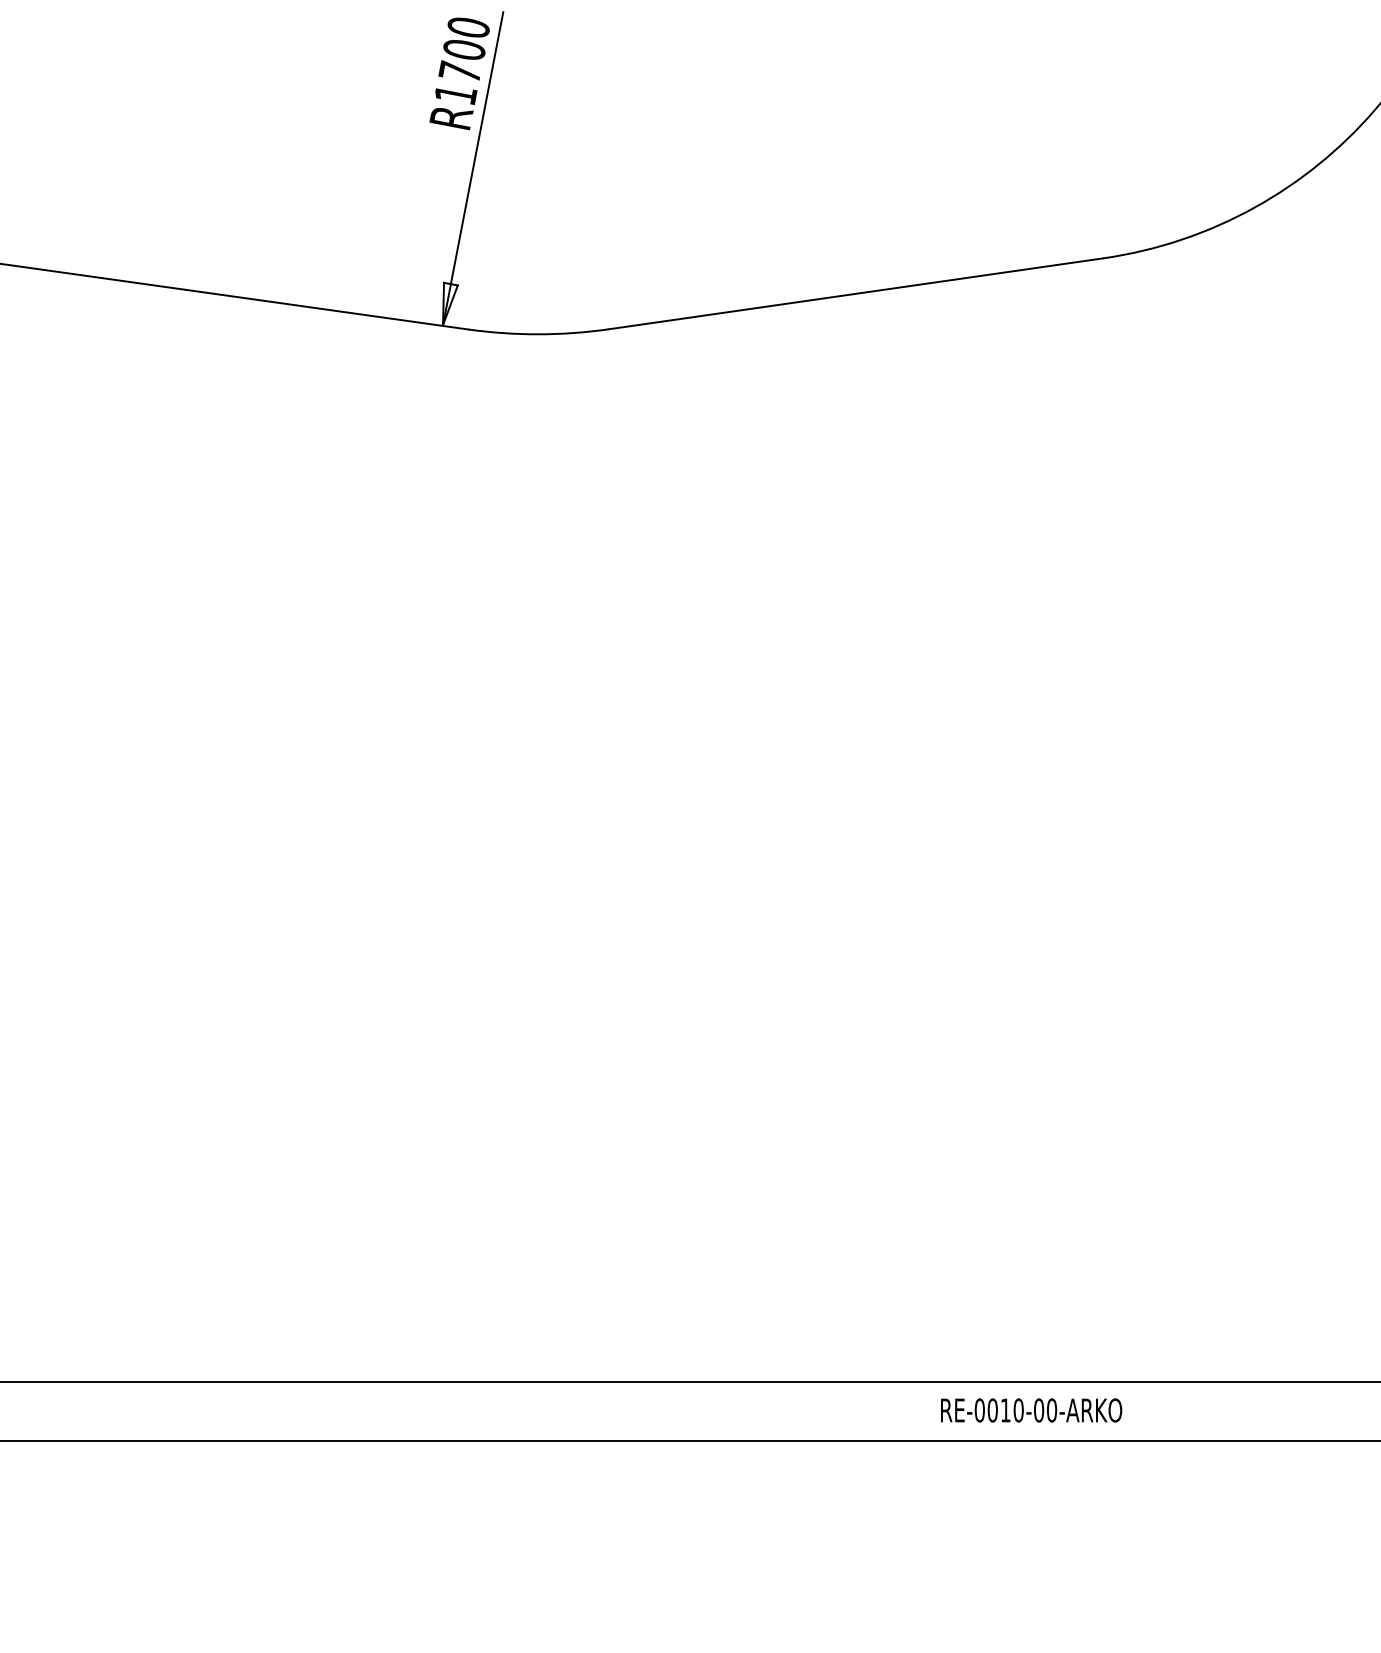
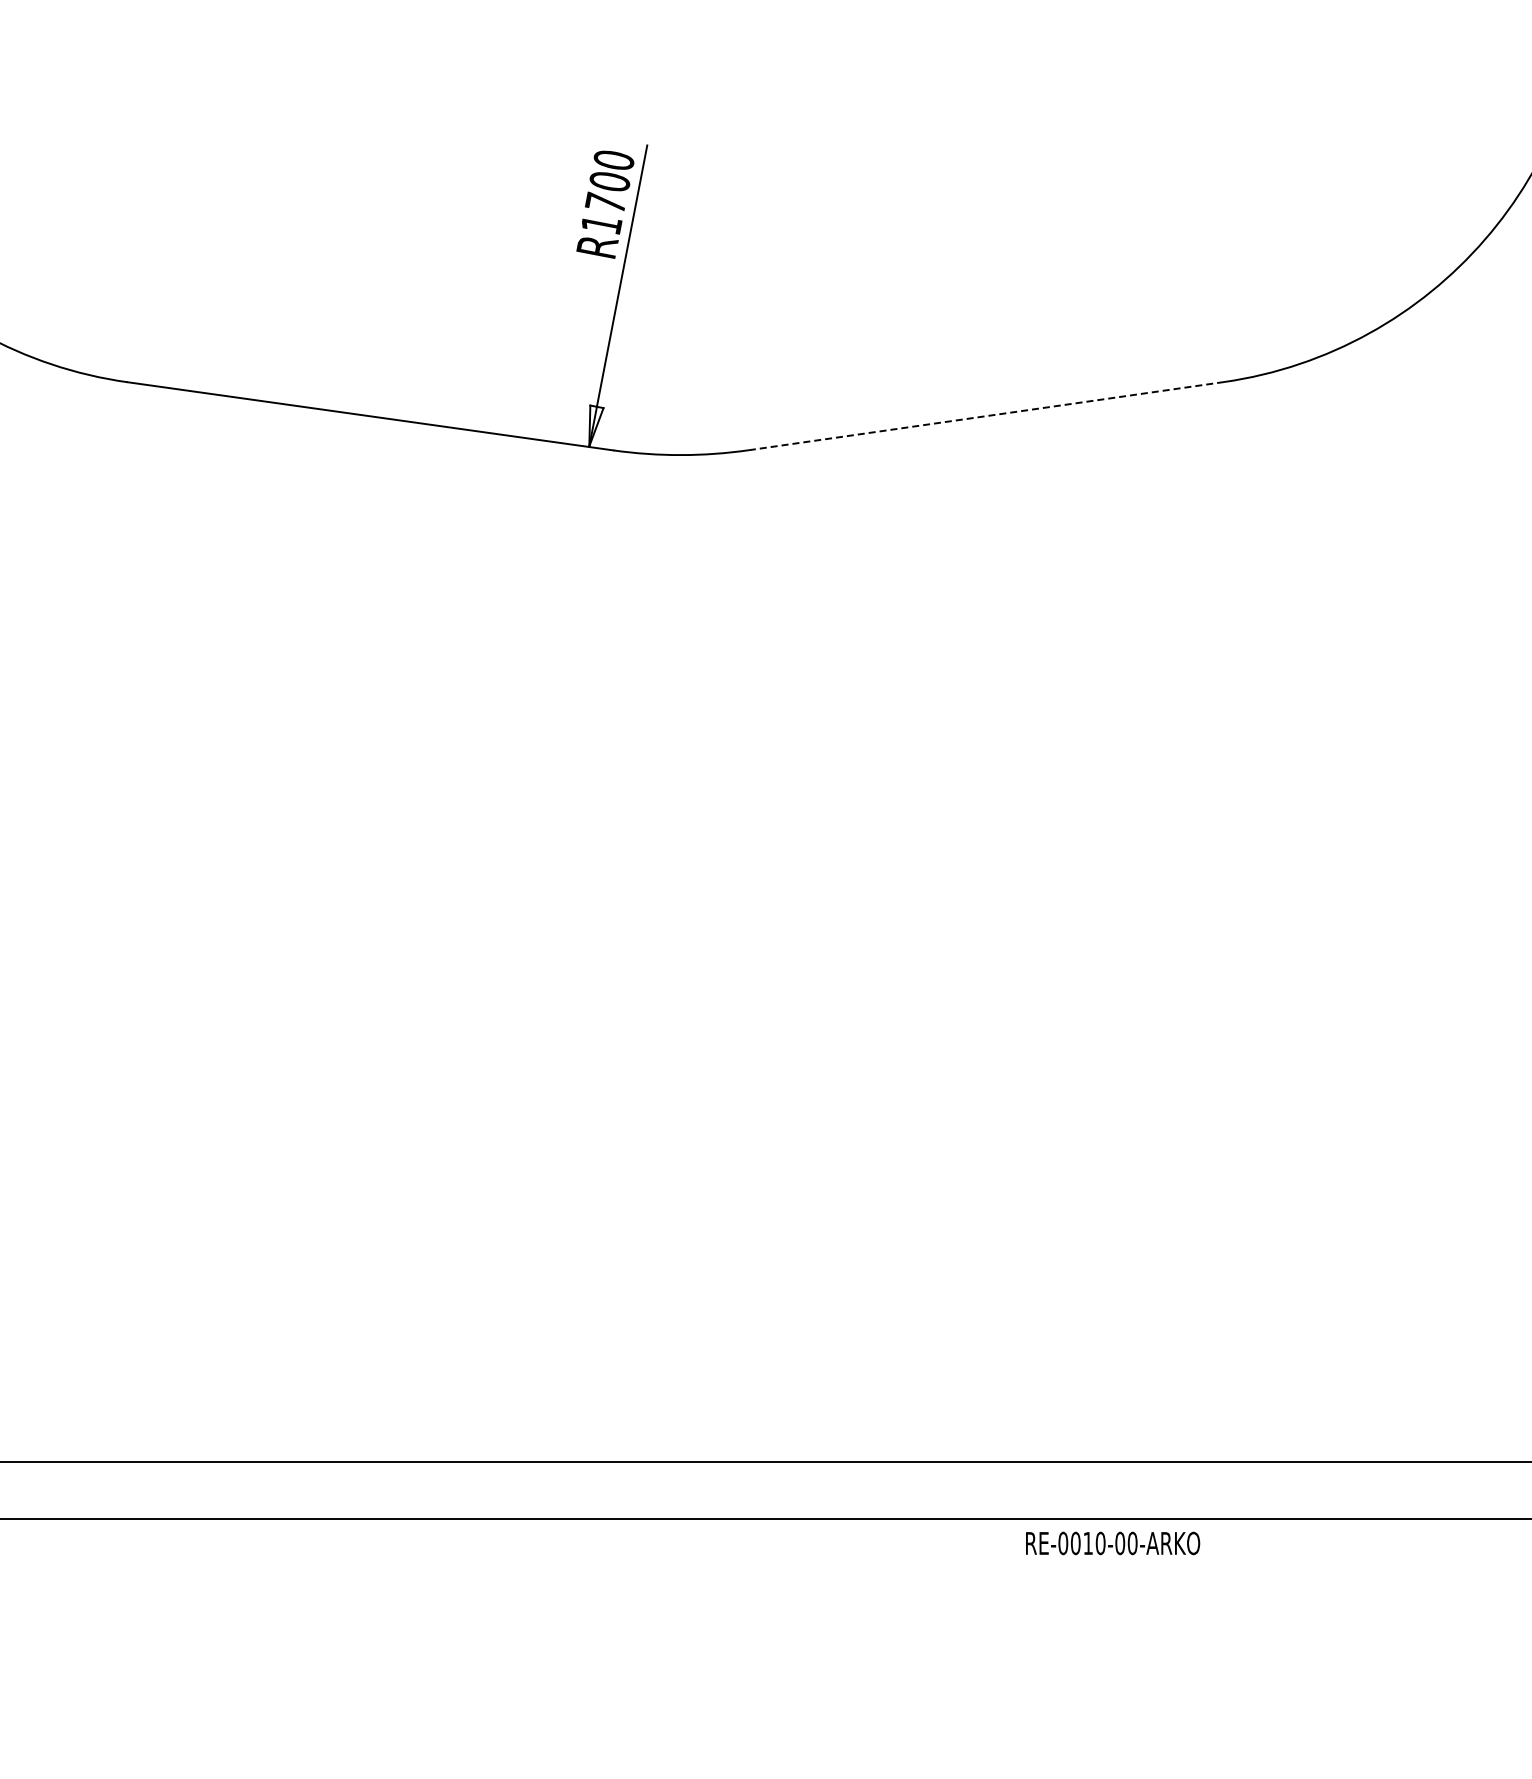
line: (856, 294) -> (986, 416), solid -> dashed
text: (1032, 1410) -> (1113, 1543), moved

